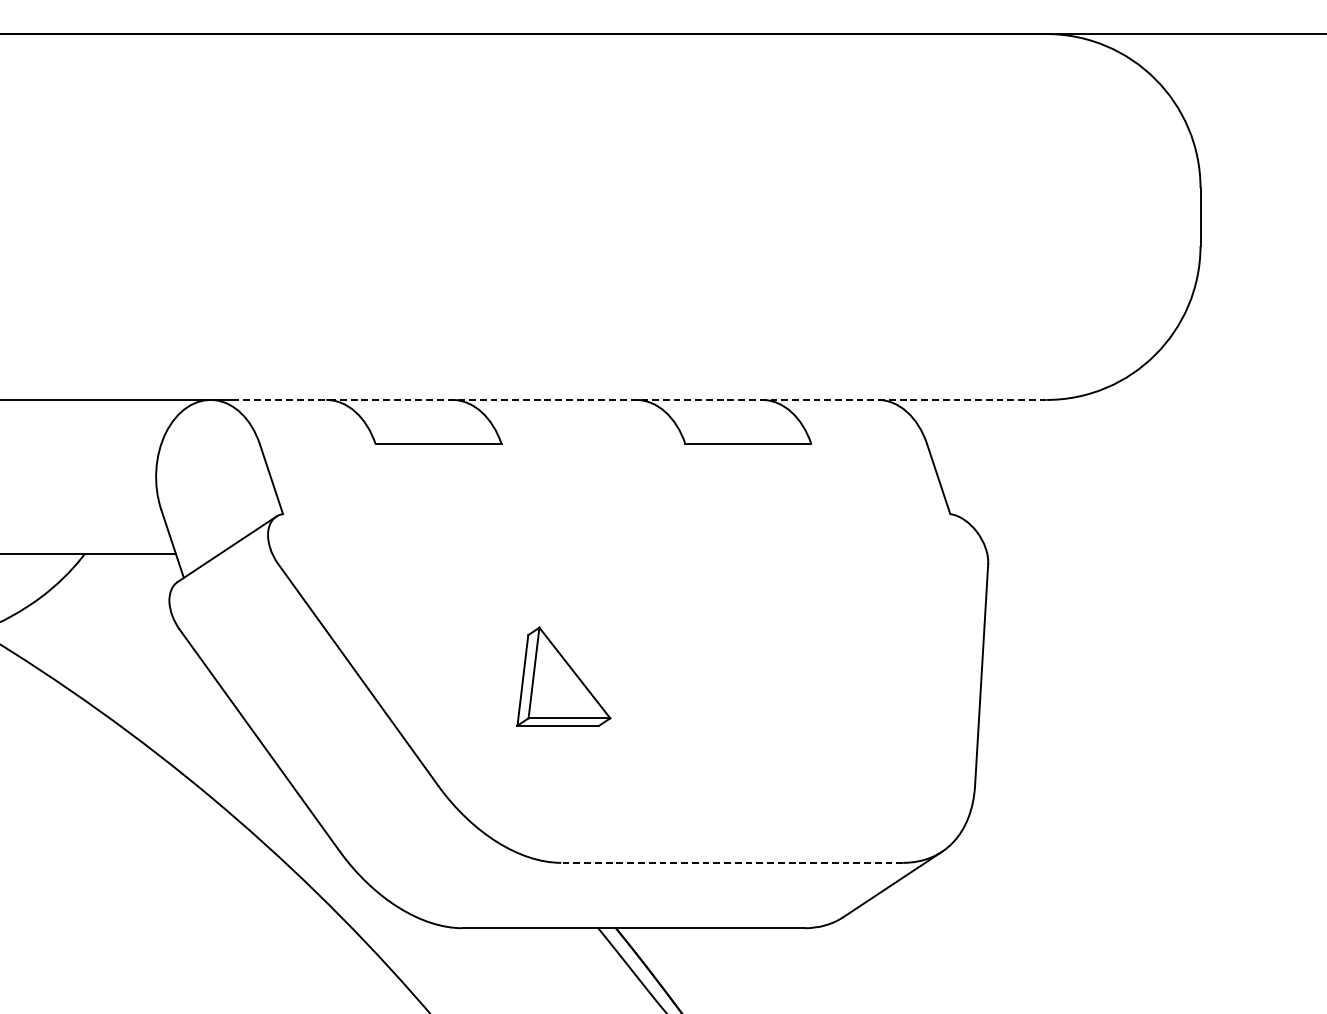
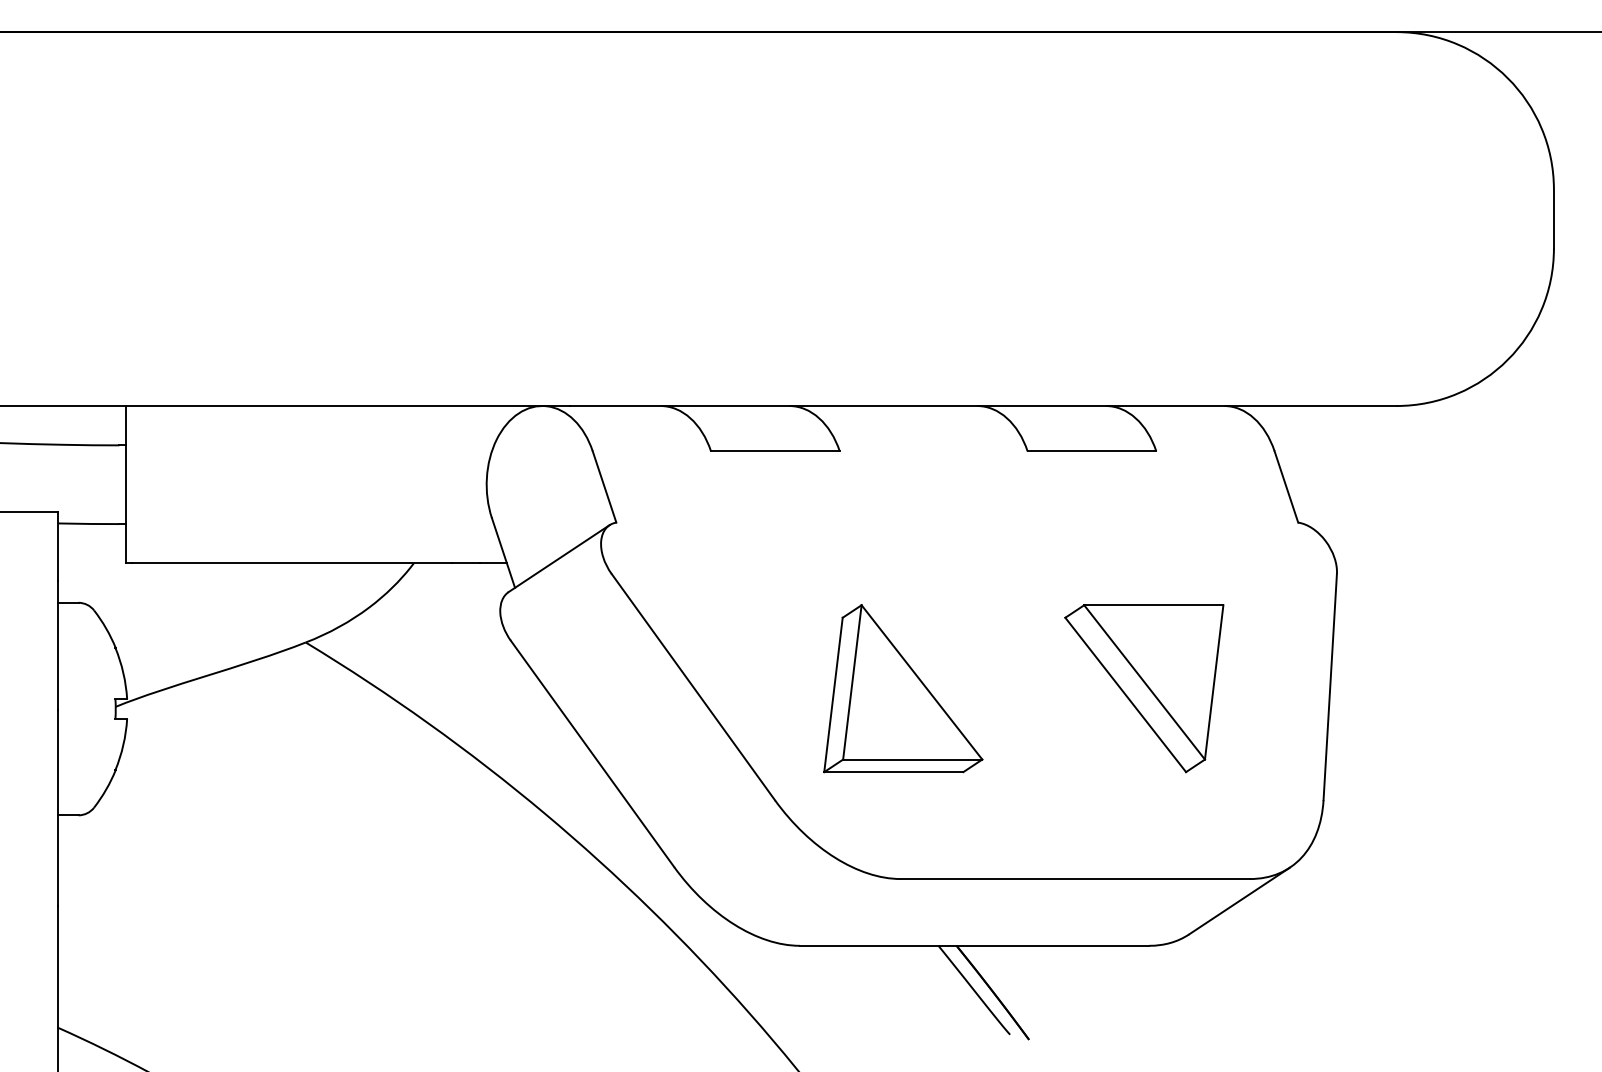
line: (641, 400) -> (982, 406), dashed -> solid
part: (564, 676) -> (903, 688), size x1.67
part: (799, 676) -> (1144, 688), added
line: (732, 863) -> (1075, 879), dashed -> solid

